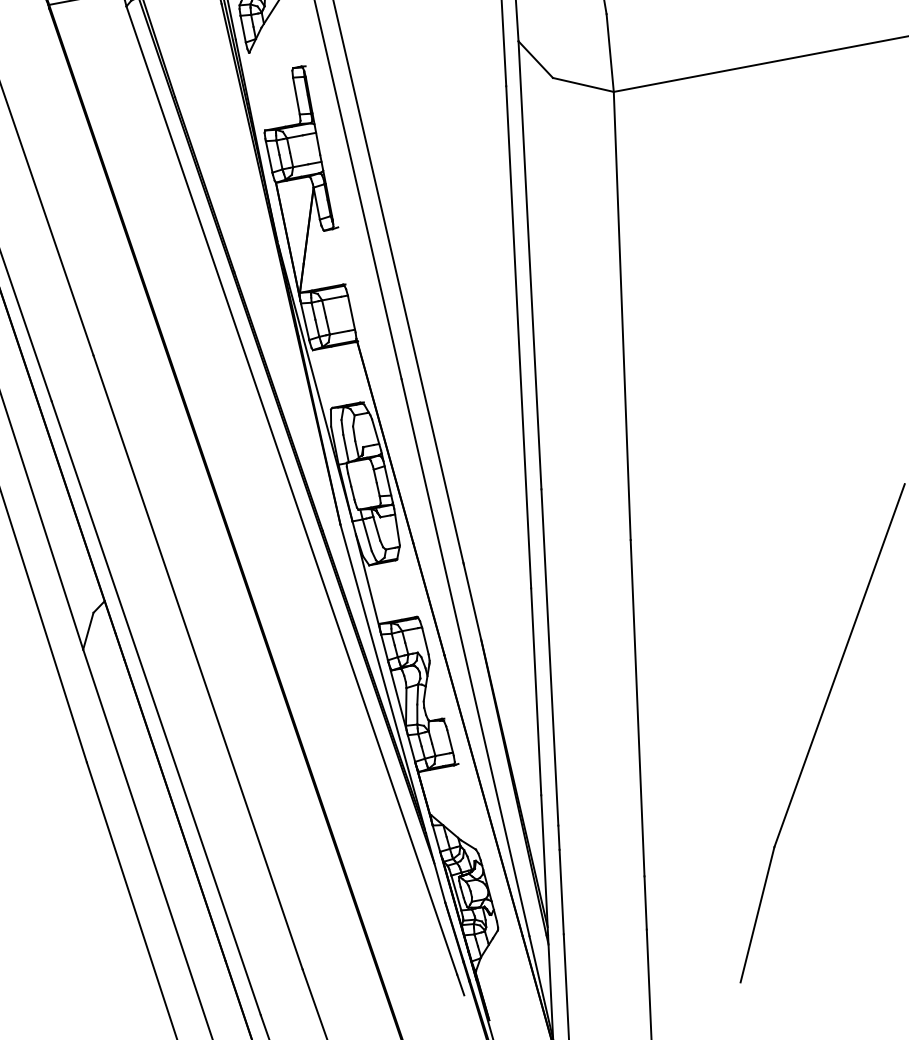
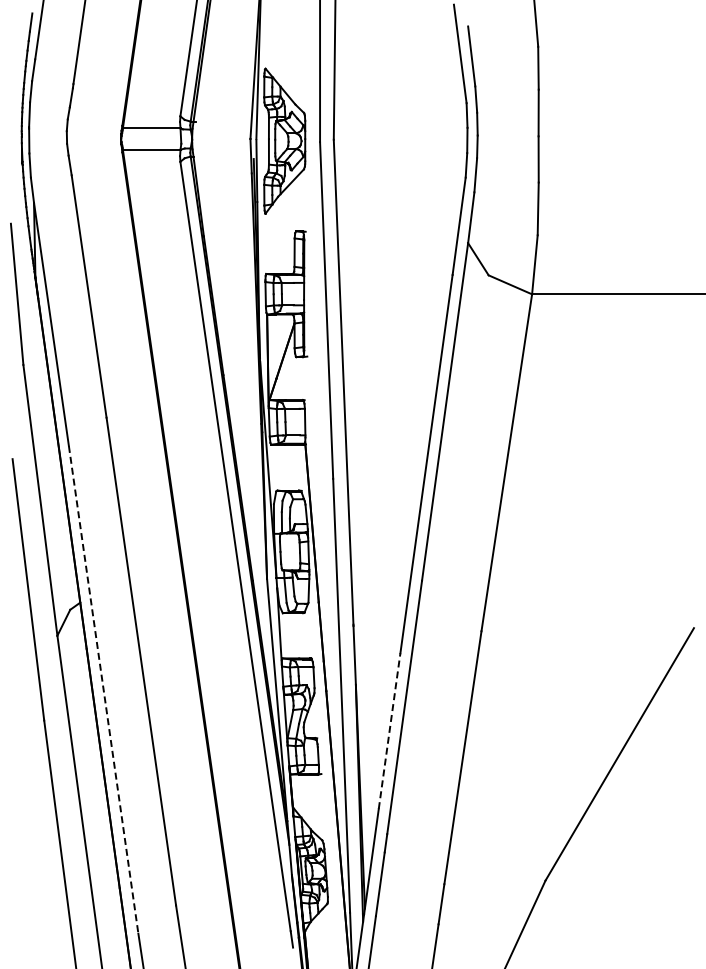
line: (536, 692) -> (389, 731), solid -> dashed
line: (156, 709) -> (103, 690), solid -> dashed

